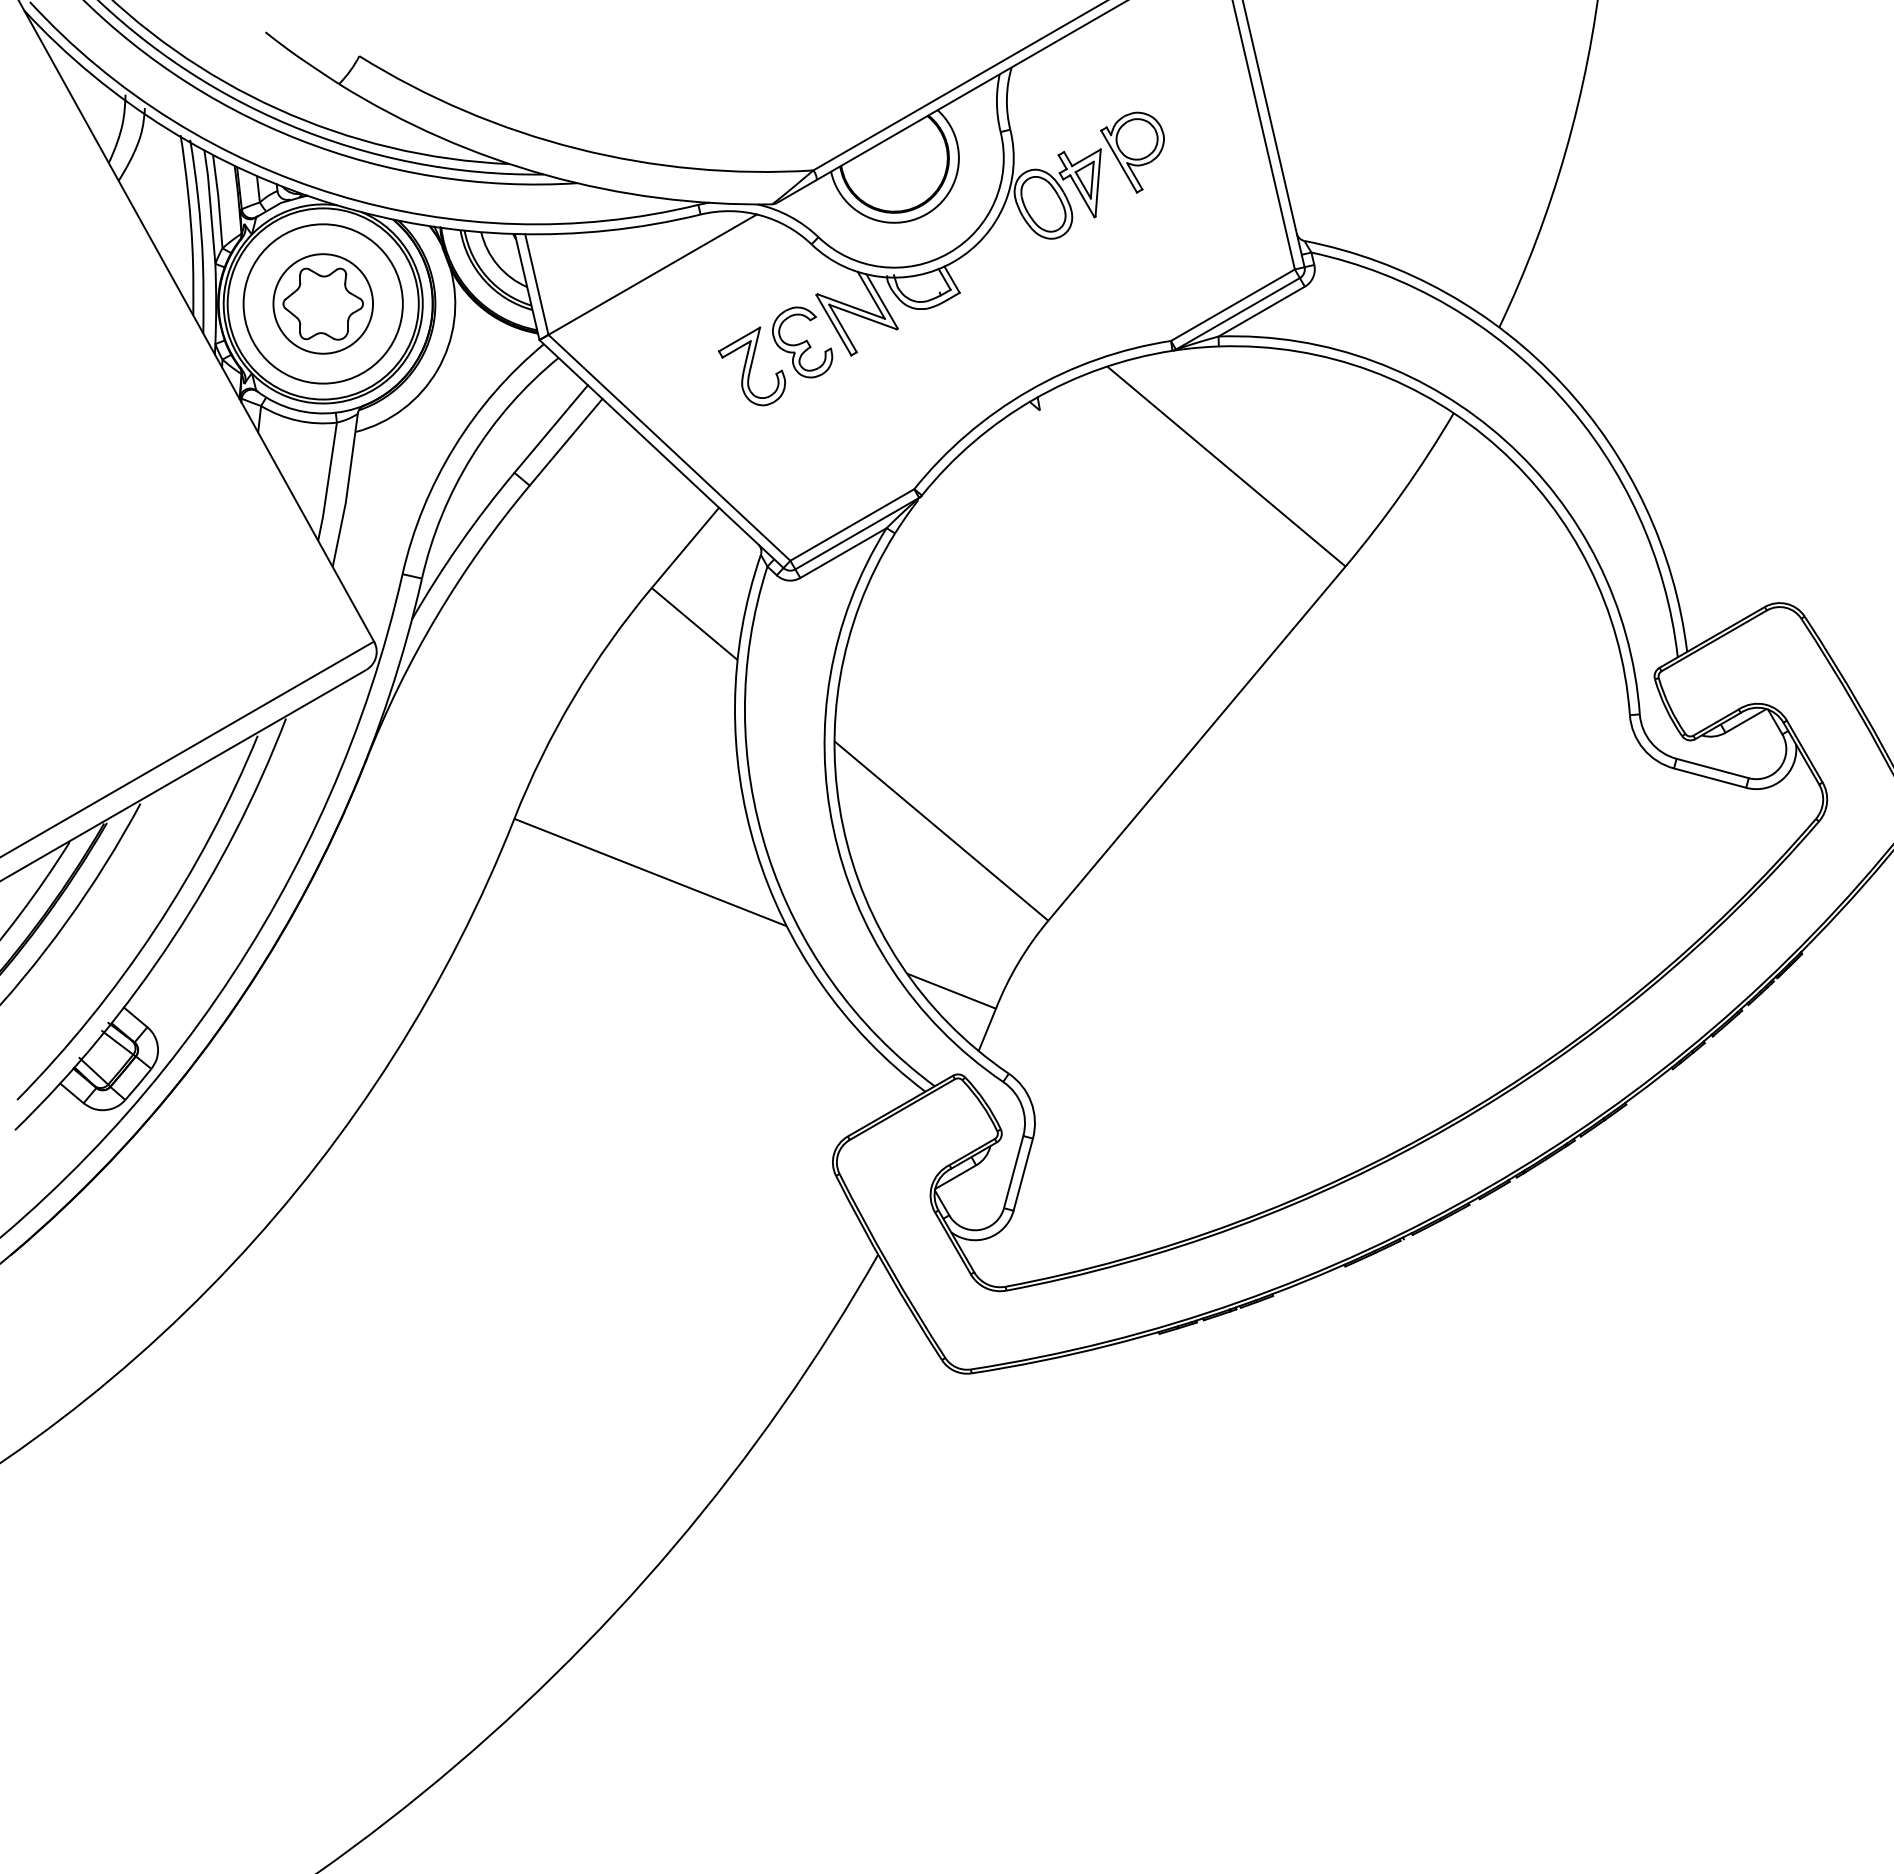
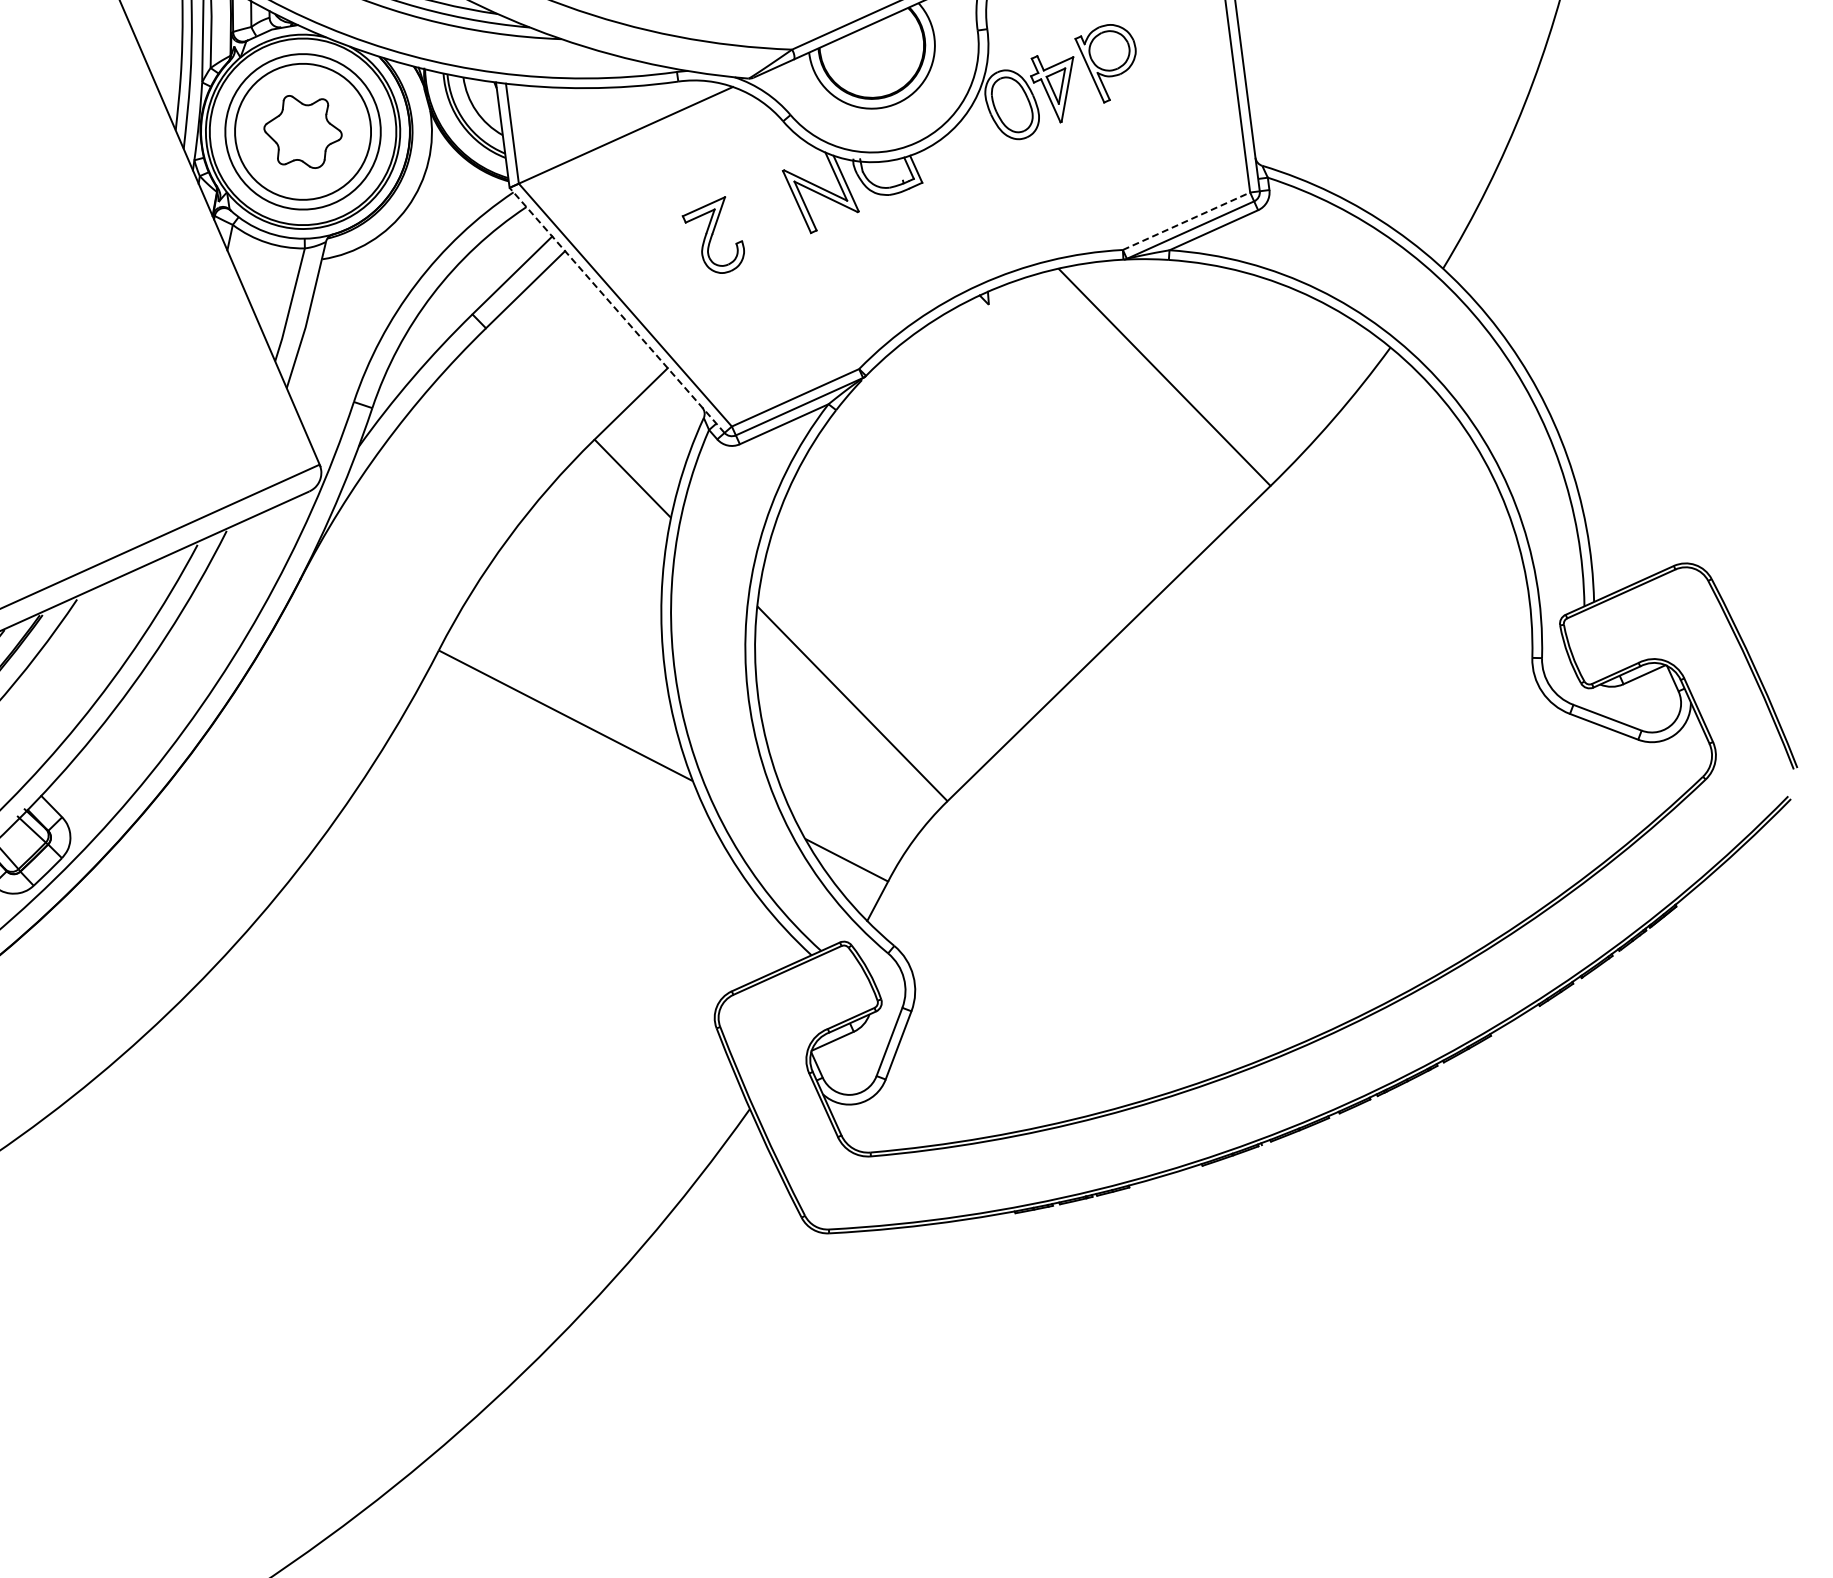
circle: (323, 303) -> (303, 131), size x1.4
line: (1232, 305) -> (1186, 221), solid -> dashed
part: (802, 342) -> (764, 215), removed
line: (661, 454) -> (617, 310), solid -> dashed

